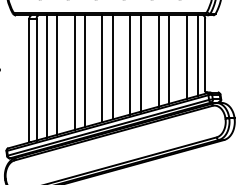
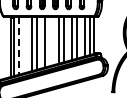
line: (113, 67) -> (50, 41), removed
line: (56, 73) -> (23, 44), removed
line: (45, 75) -> (18, 45), solid -> dashed

